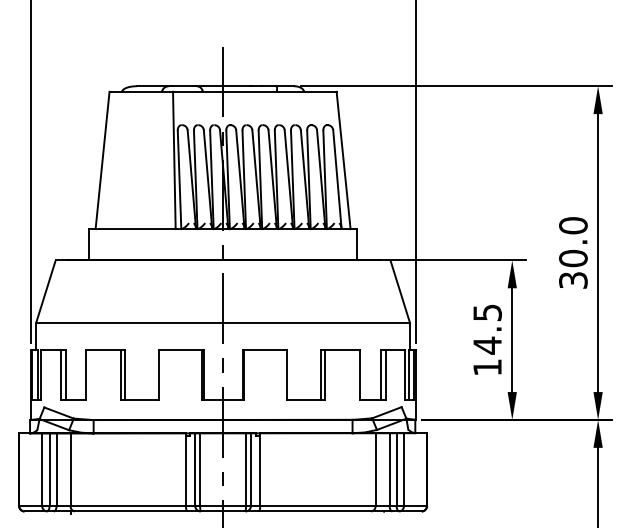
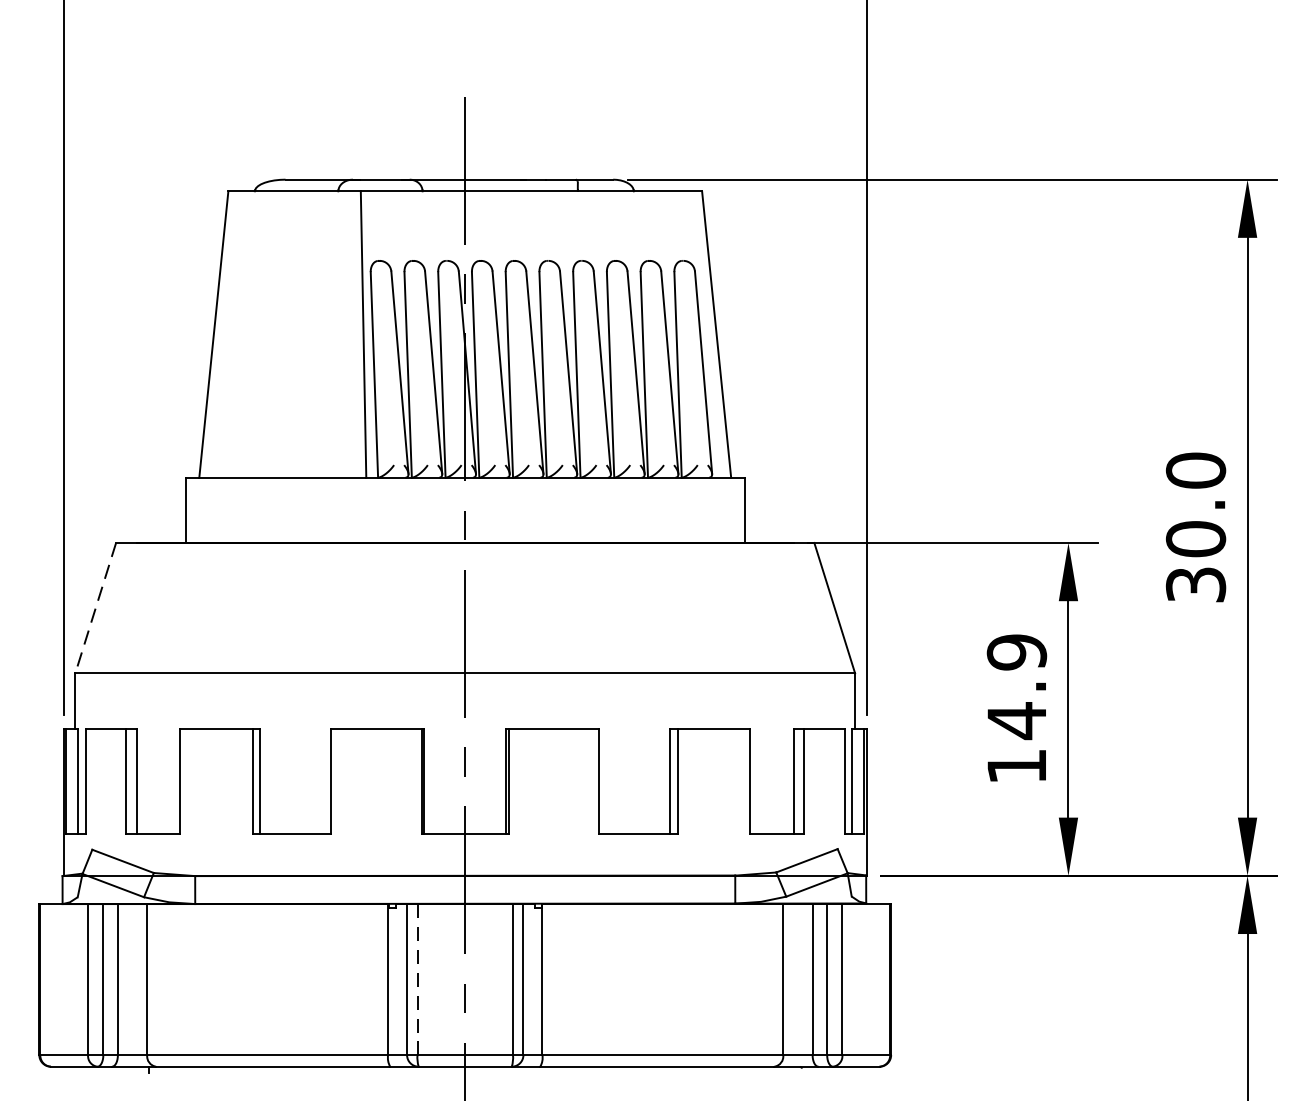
line: (45, 291) -> (94, 607), solid -> dashed
text: (487, 312) -> (1016, 651), 14.5 -> 14.9
line: (200, 470) -> (418, 981), solid -> dashed

